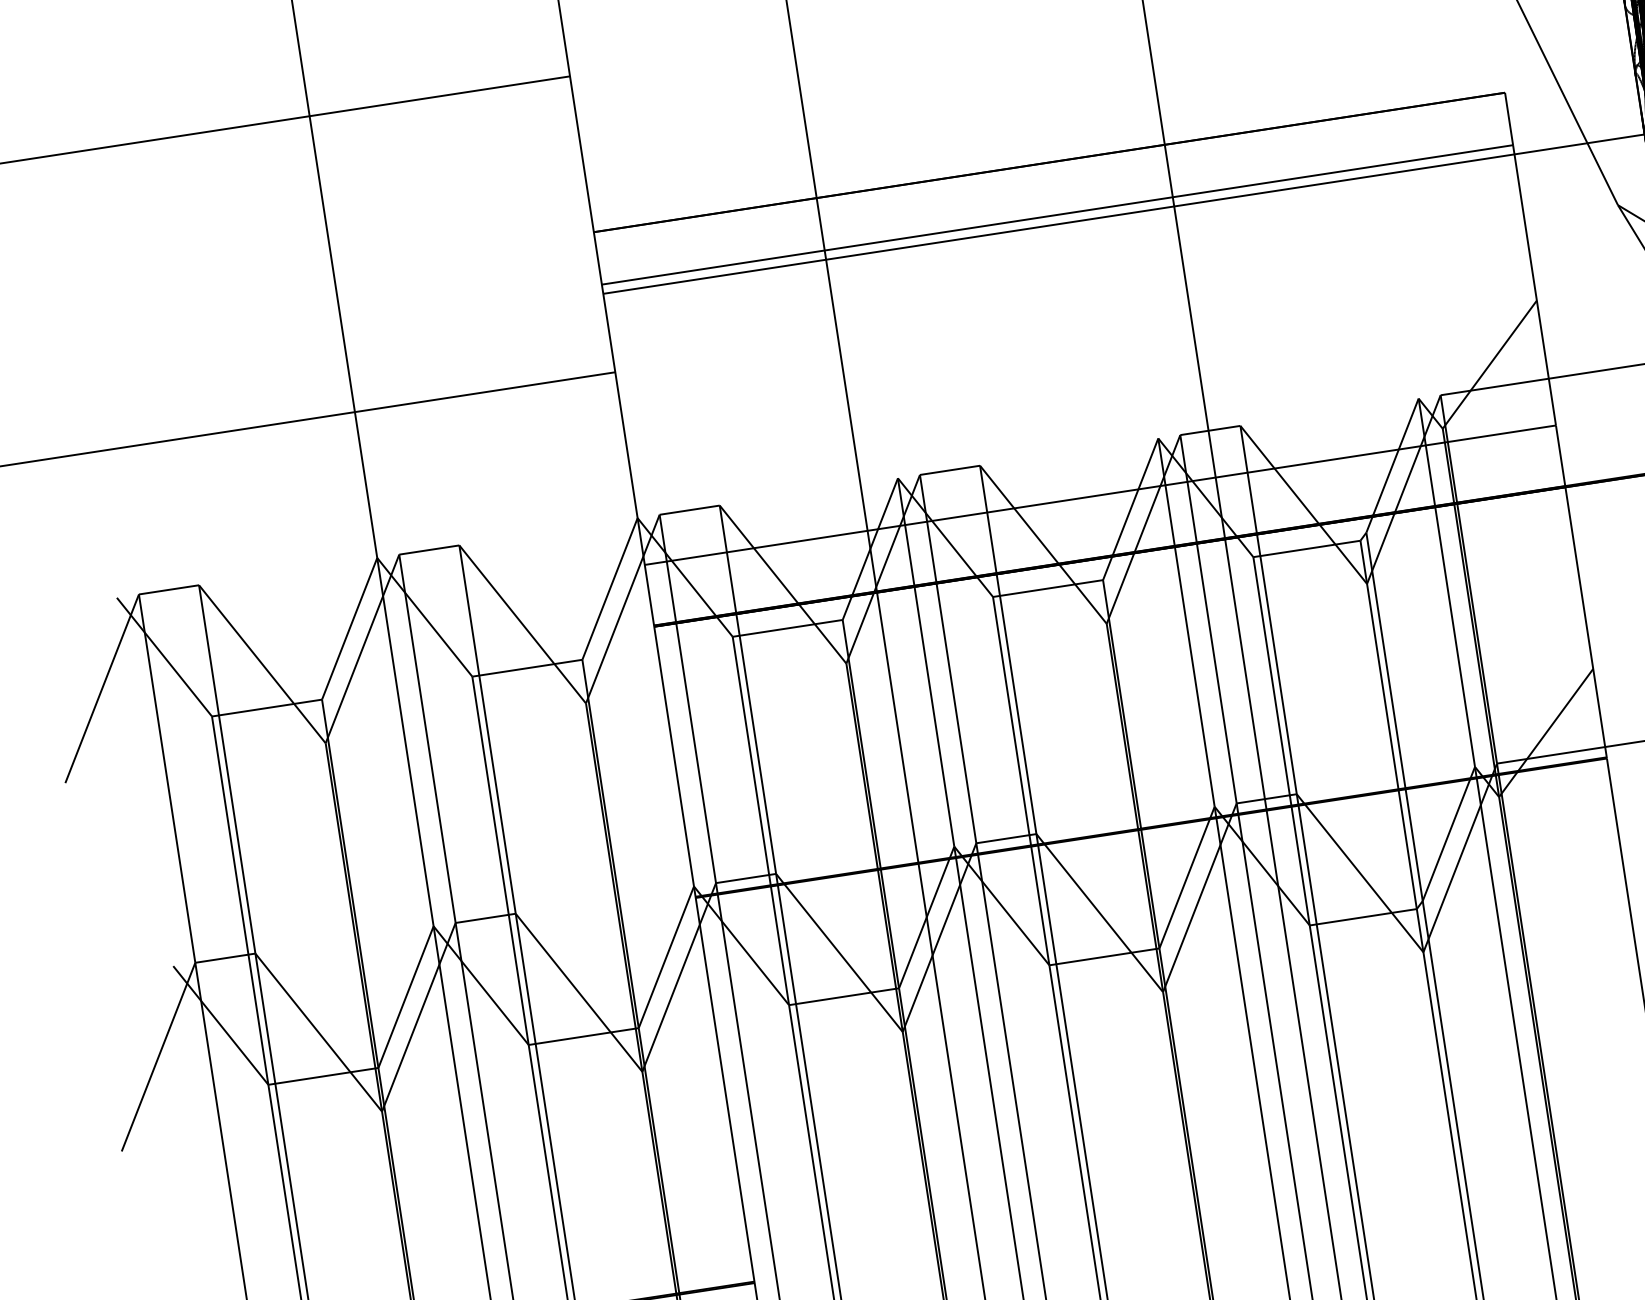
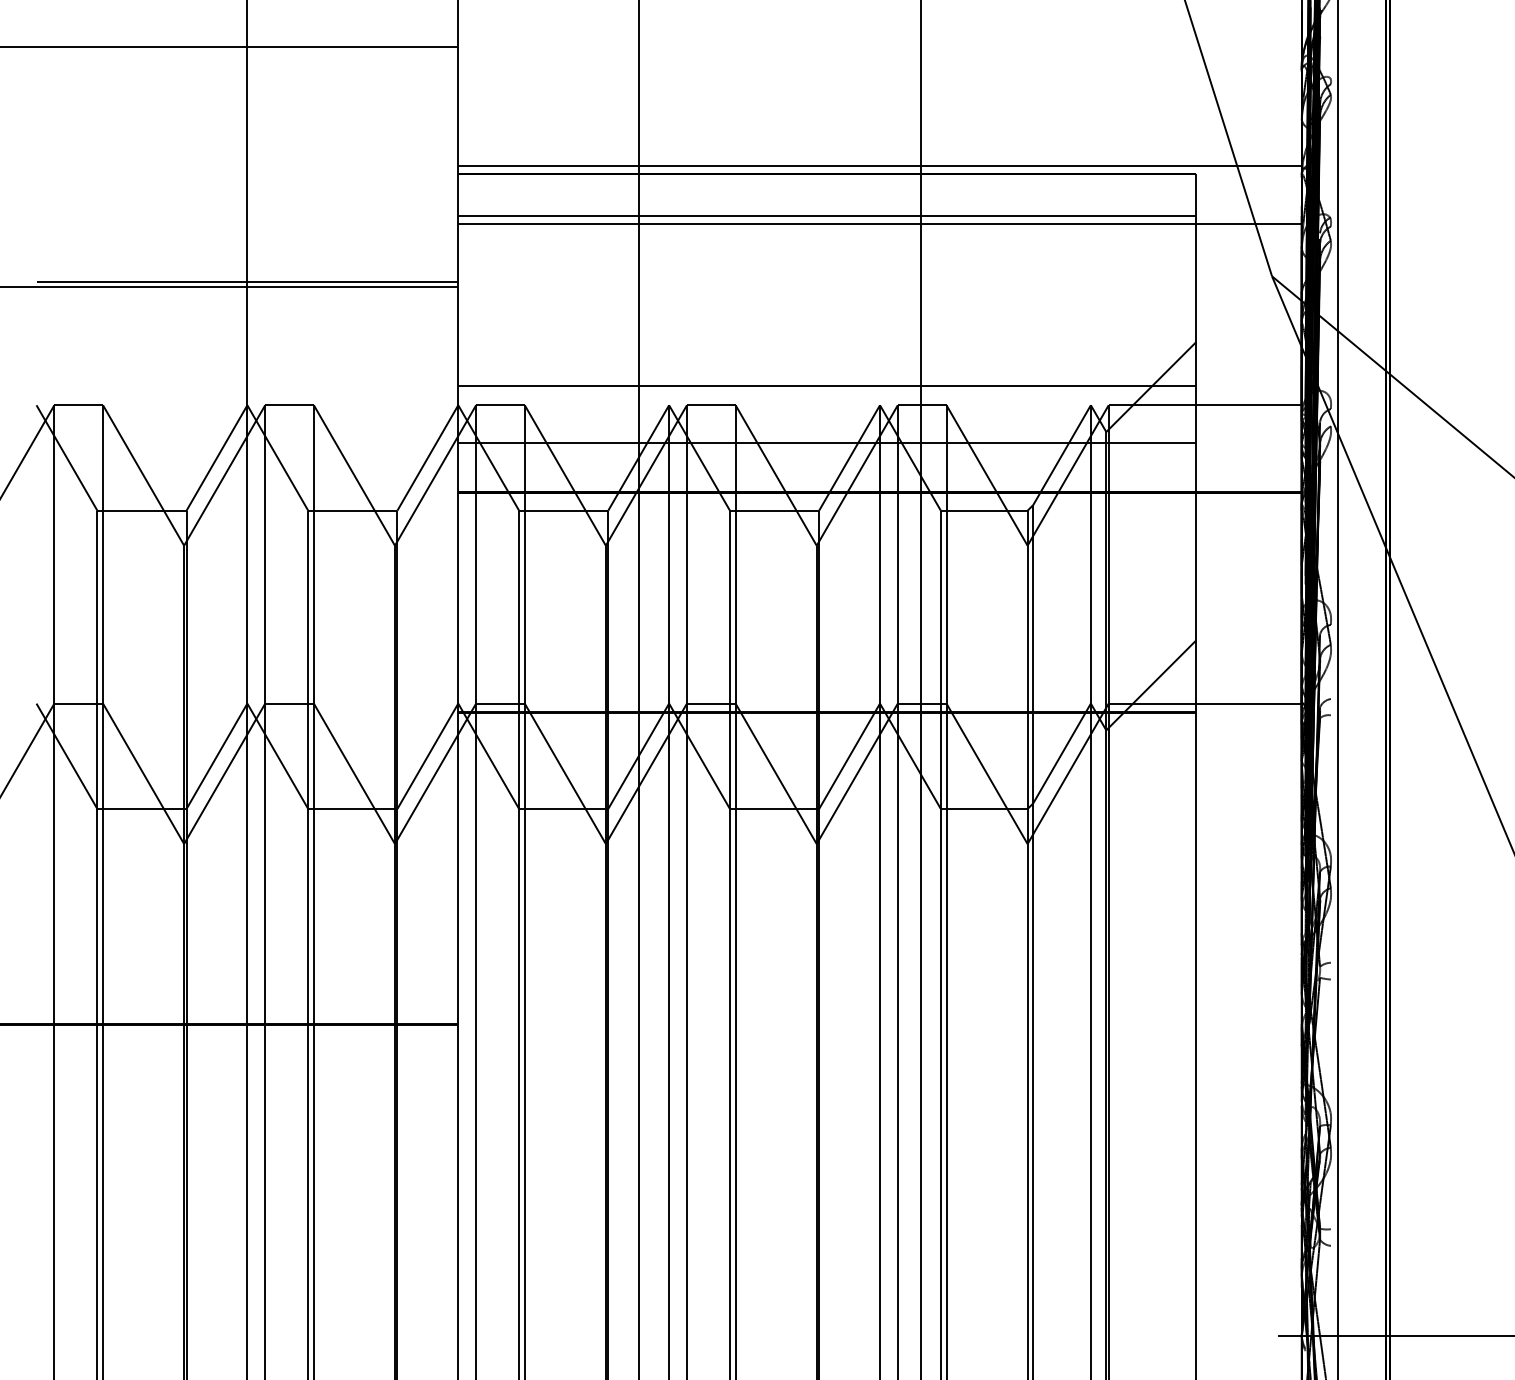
line: (1112, 142) -> (879, 165), added
line: (354, 405) -> (247, 281), added
line: (1089, 423) -> (827, 385), added

